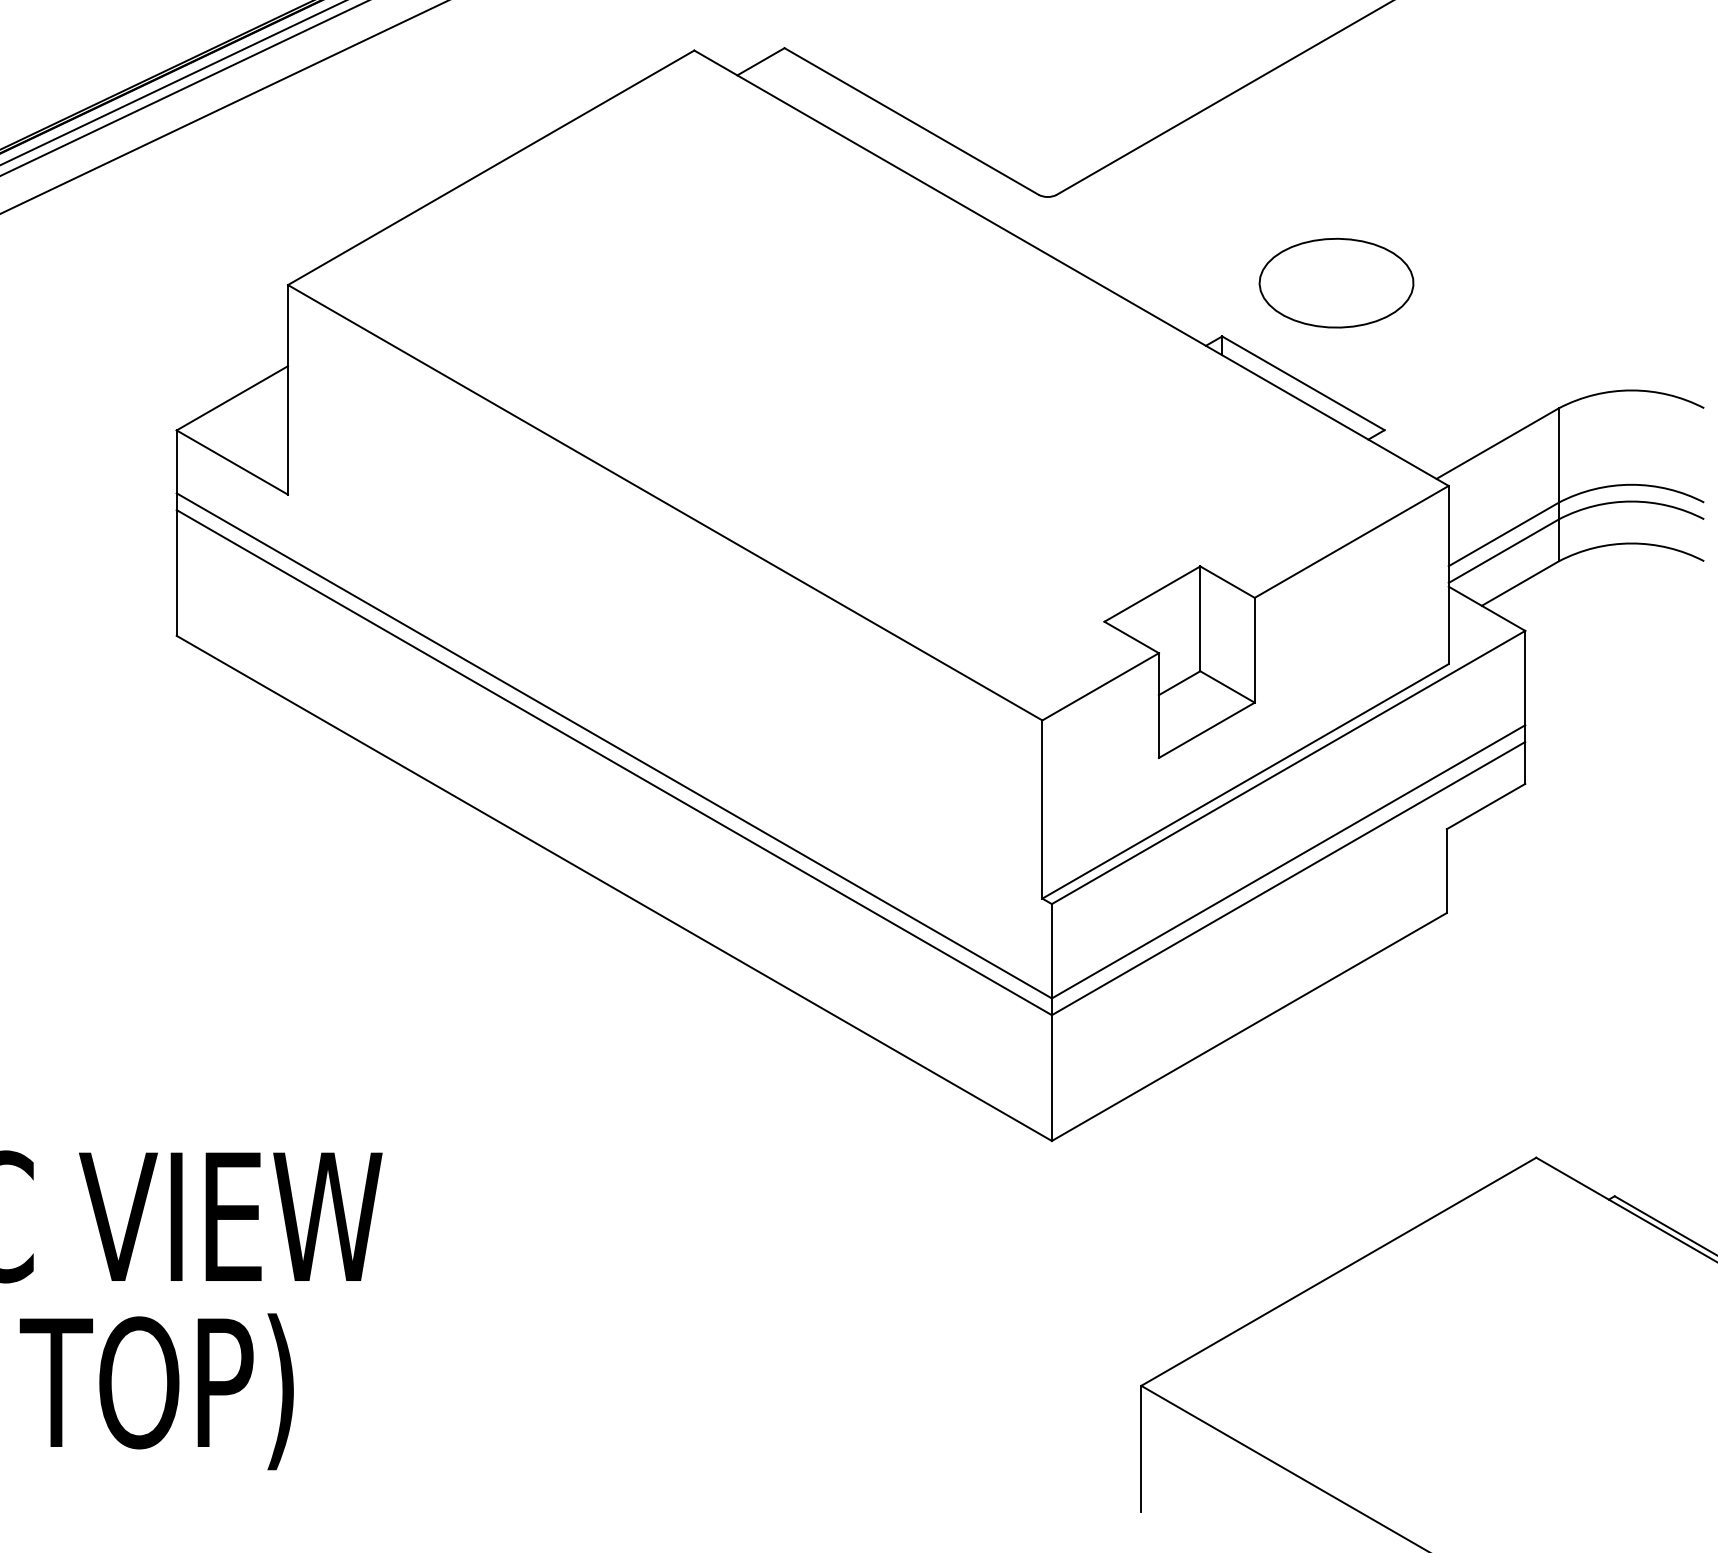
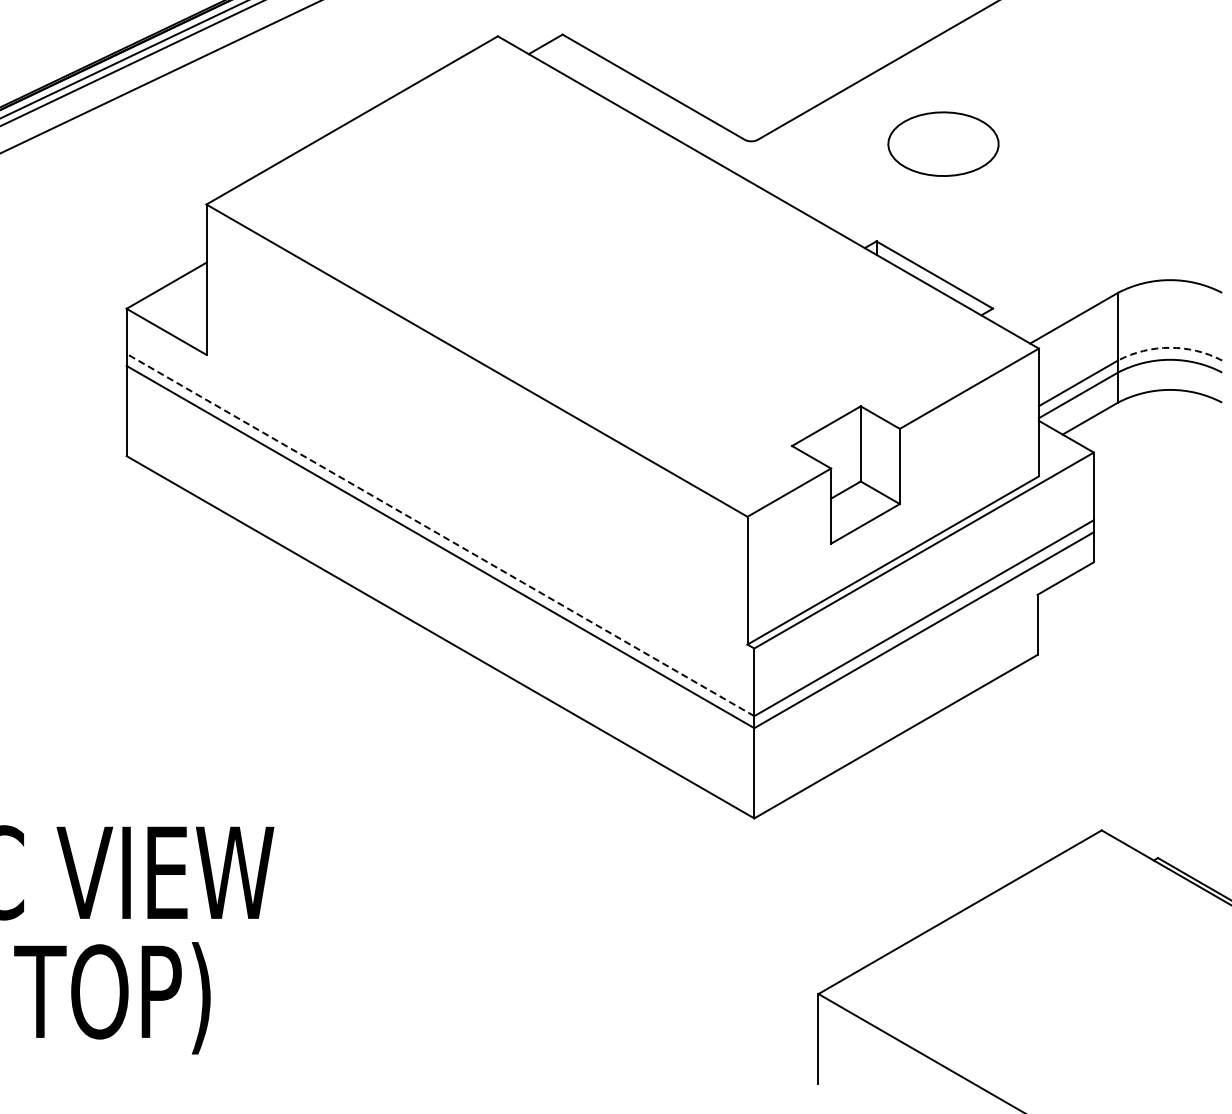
part: (1336, 282) -> (943, 143), moved
arc: (1632, 484) -> (1170, 347), solid -> dashed
line: (614, 745) -> (440, 534), solid -> dashed

